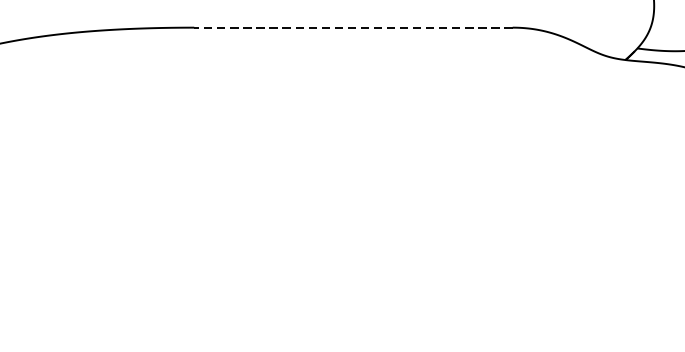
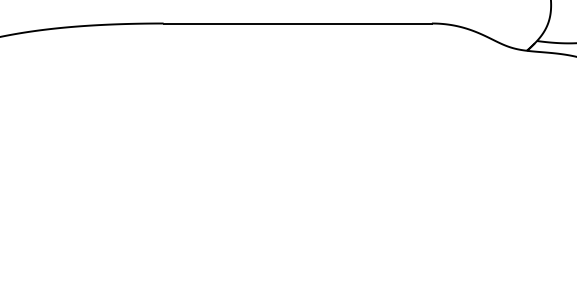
line: (353, 27) -> (297, 23), dashed -> solid

